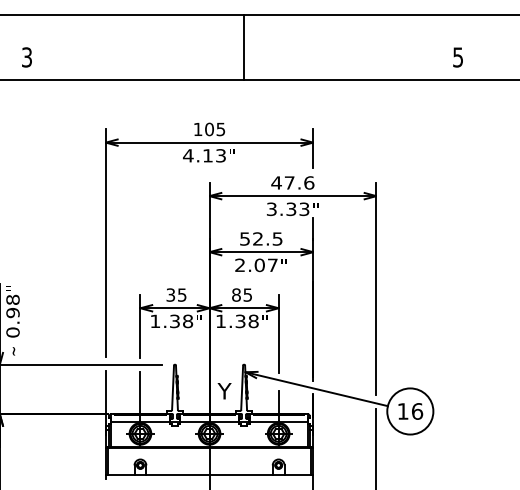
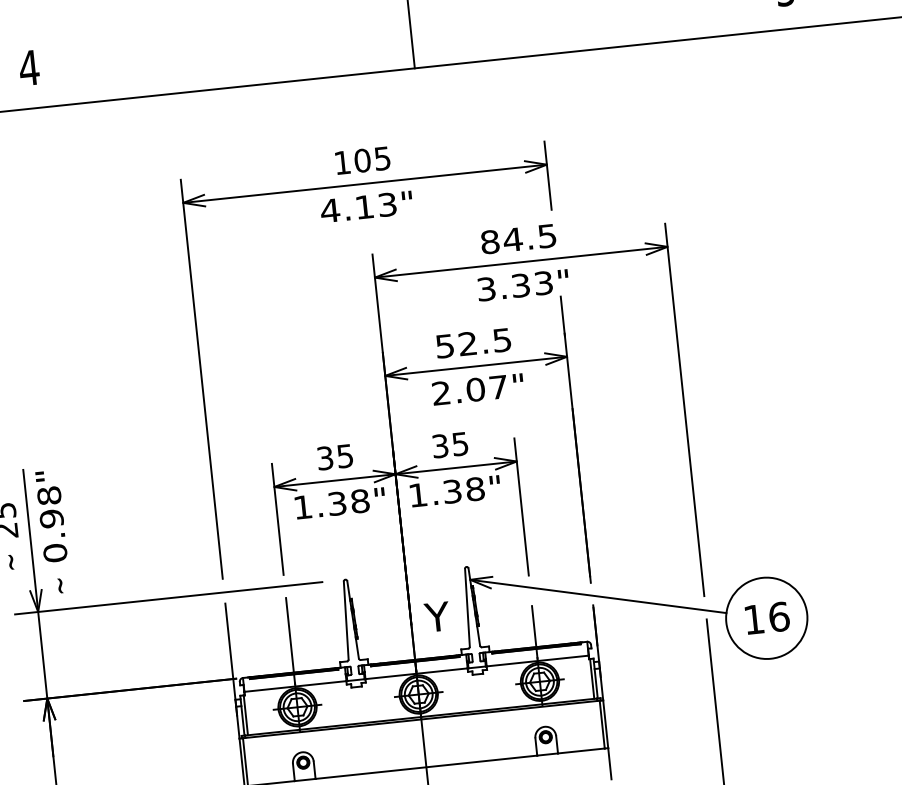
text: (26, 57) -> (28, 68), 3 -> 4
text: (292, 182) -> (517, 238), 47.6 -> 84.5
text: (236, 294) -> (440, 445), 85 -> 35

